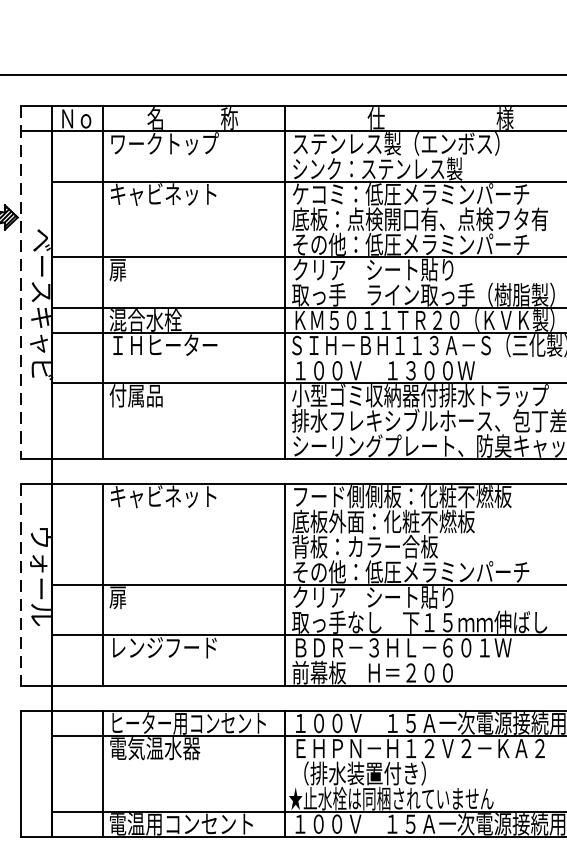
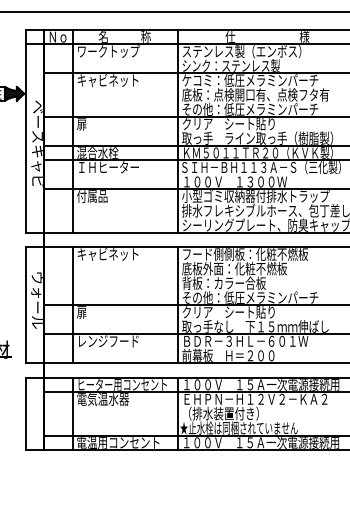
line: (20, 282) -> (25, 131), dashed -> solid
line: (20, 585) -> (25, 305), dashed -> solid

